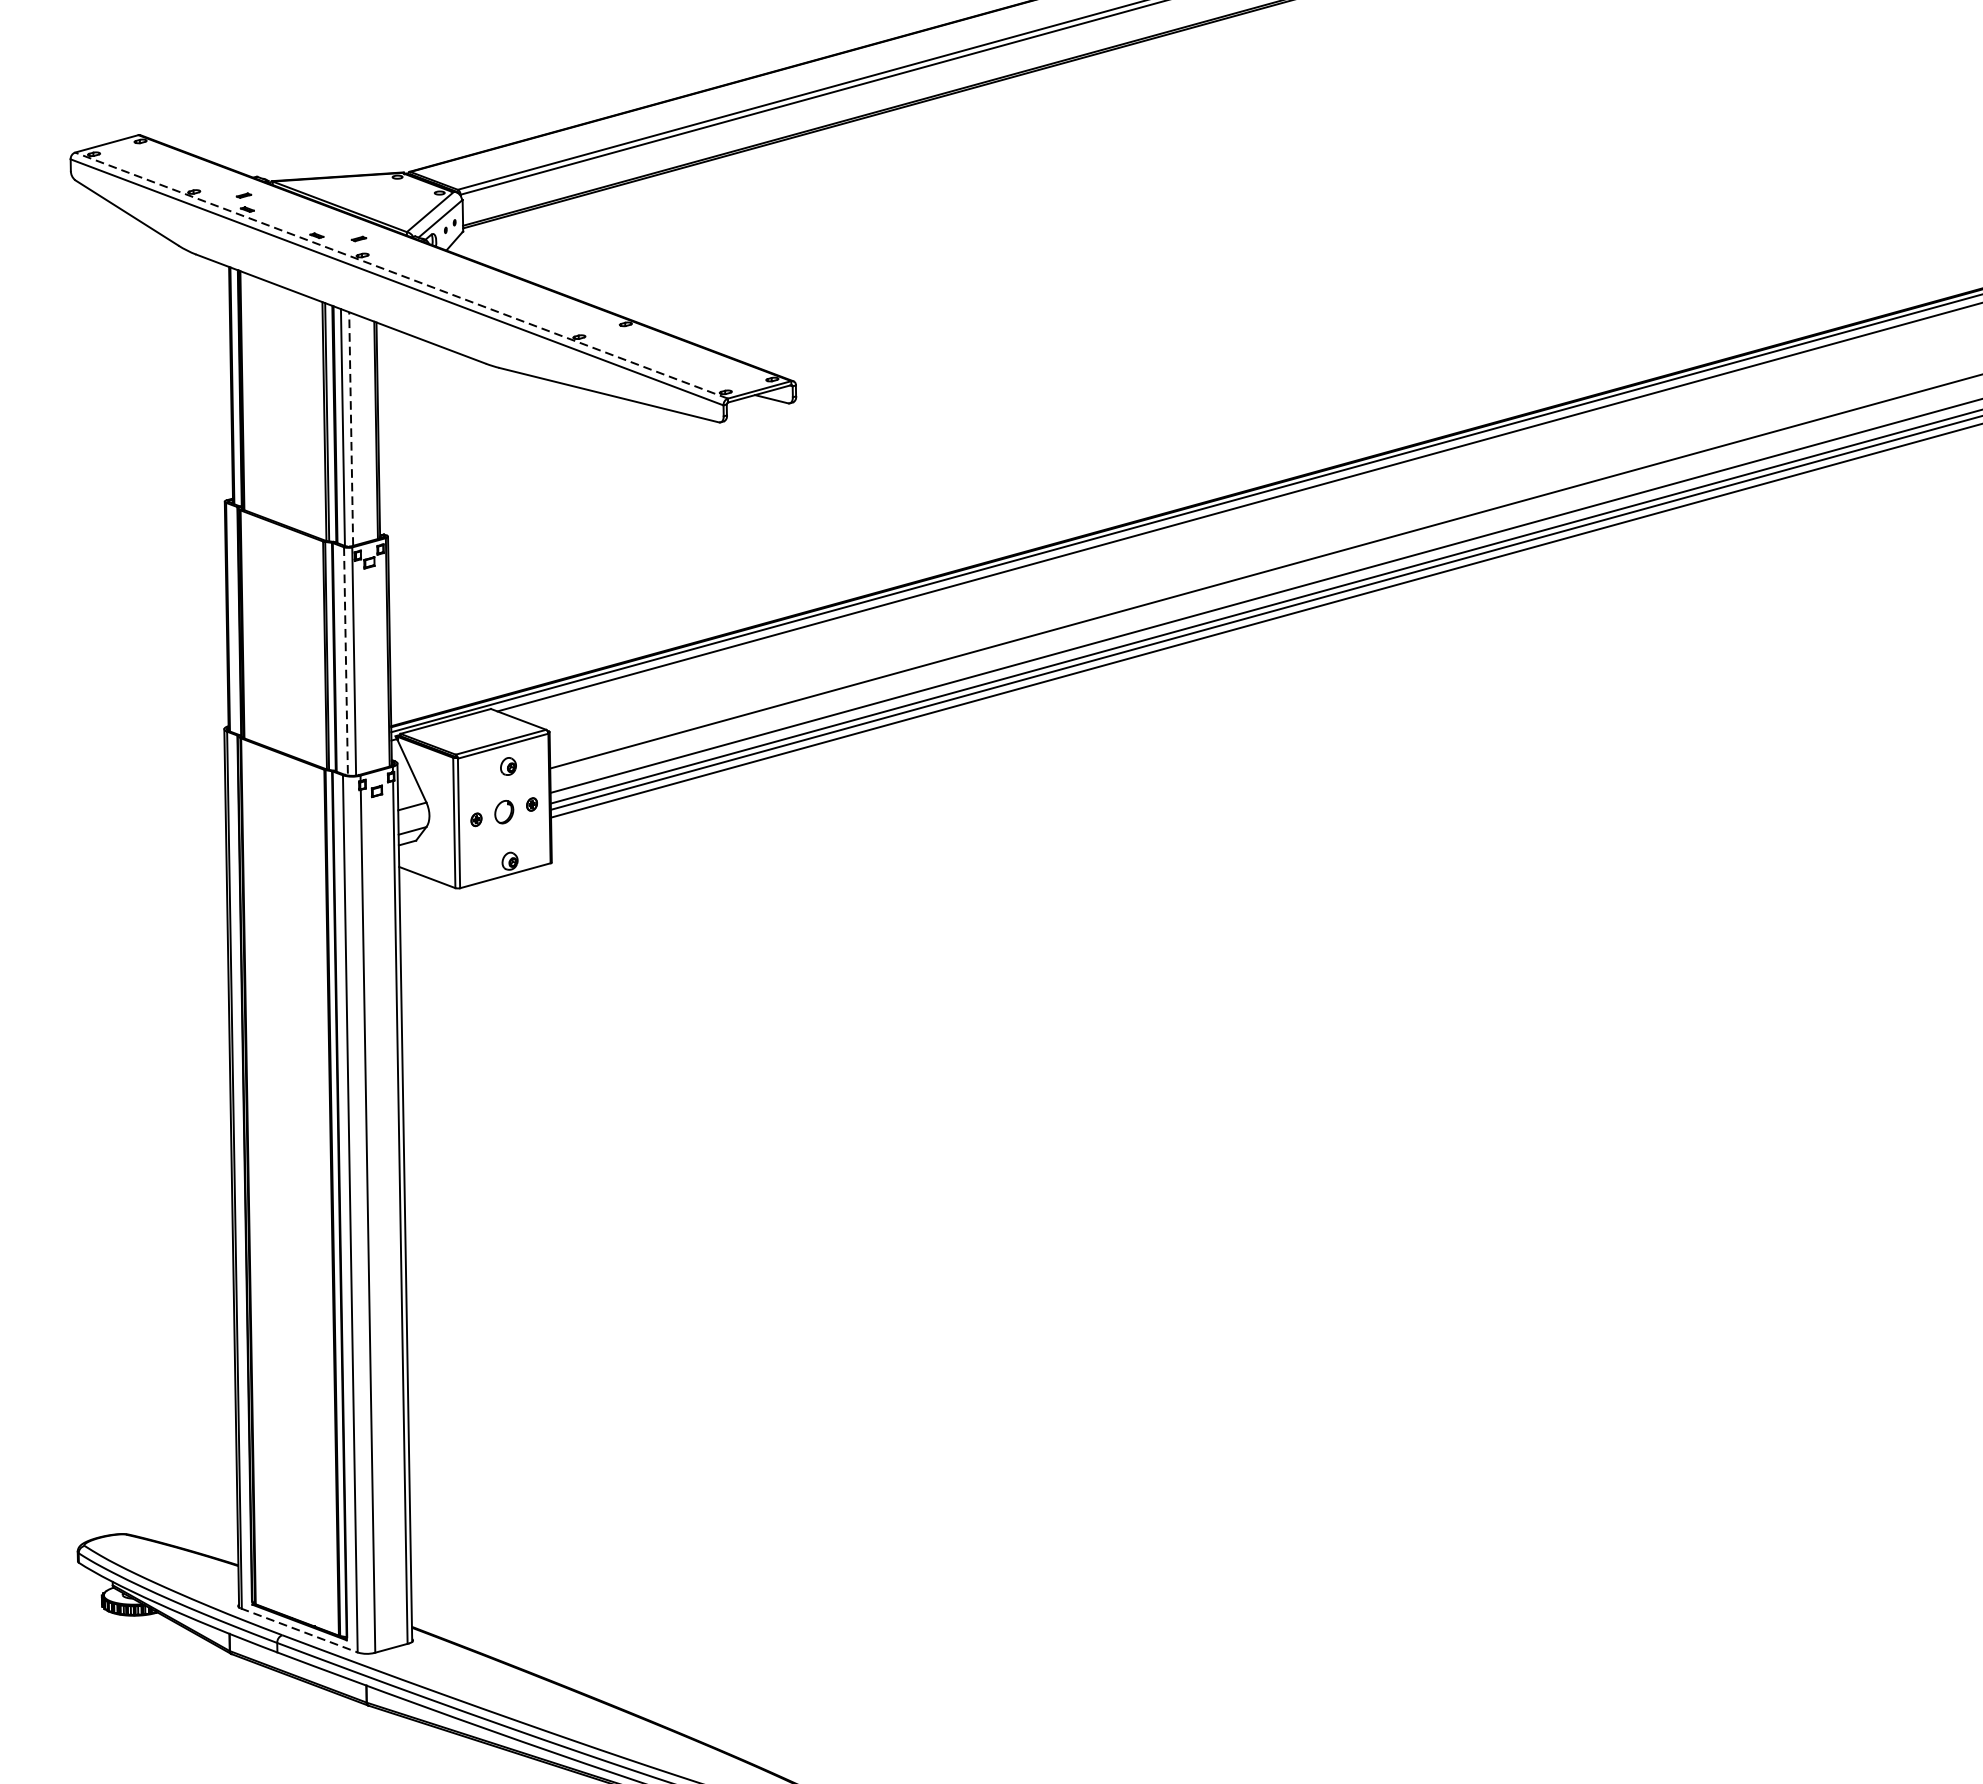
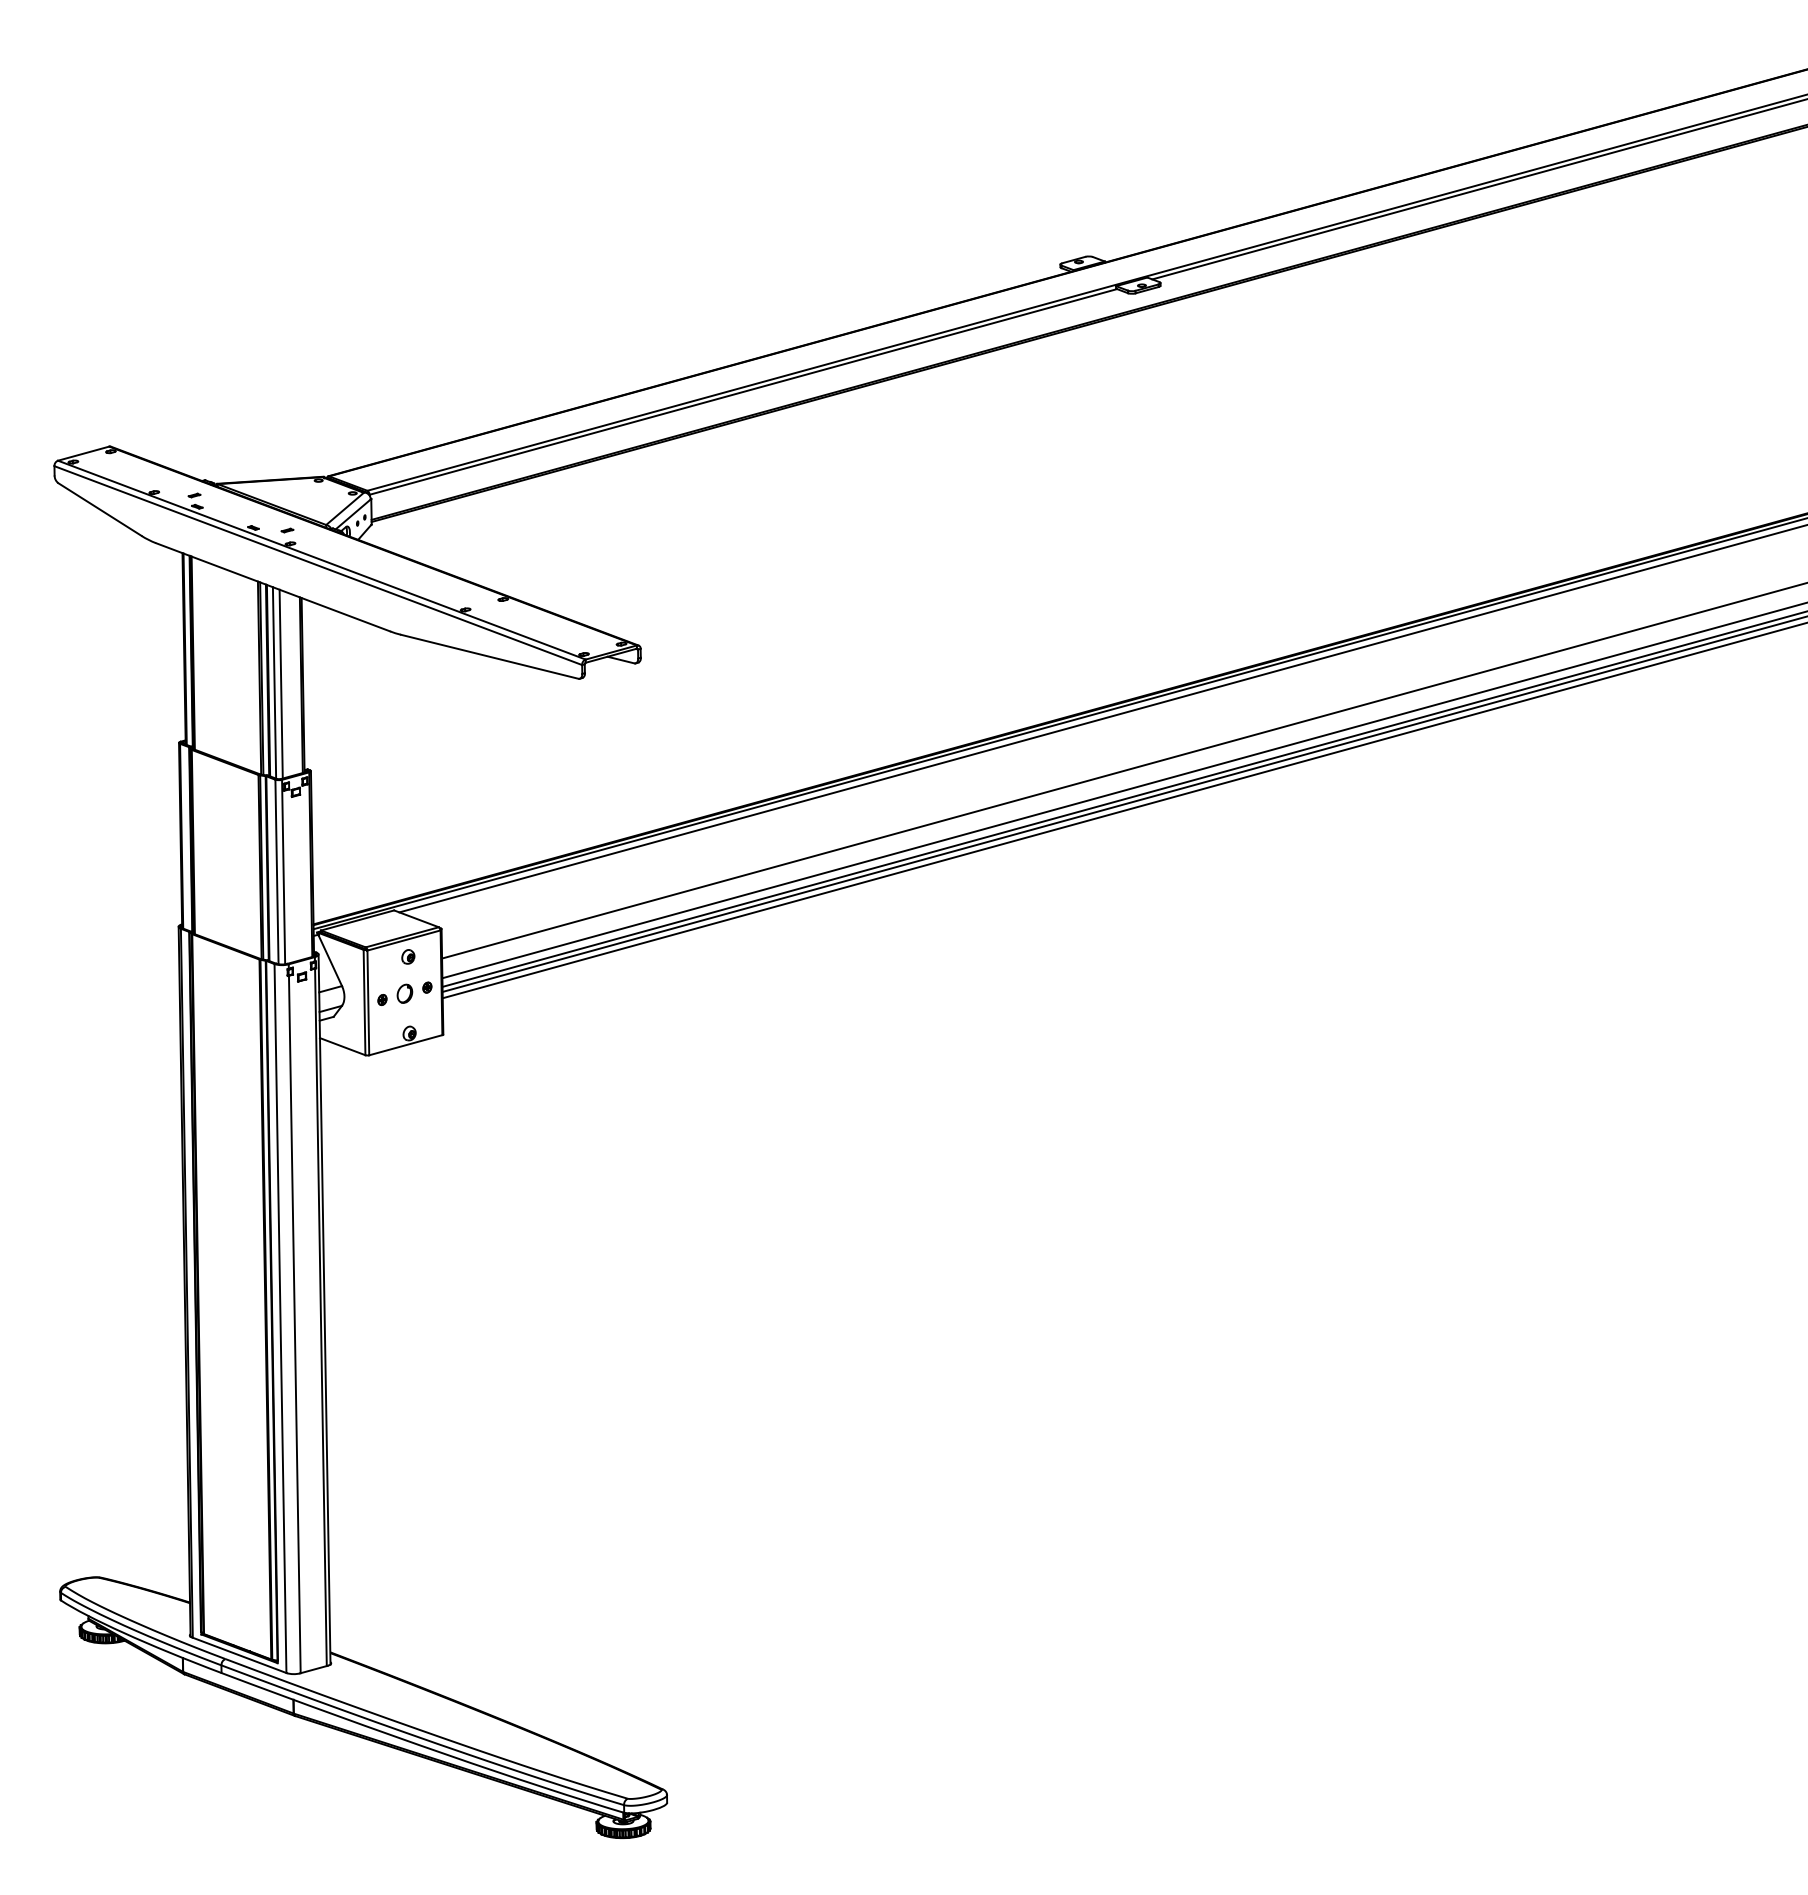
line: (401, 276) -> (321, 560), dashed -> solid
line: (351, 428) -> (281, 683), dashed -> solid
line: (346, 662) -> (277, 872), dashed -> solid
line: (299, 1630) -> (239, 1655), dashed -> solid

